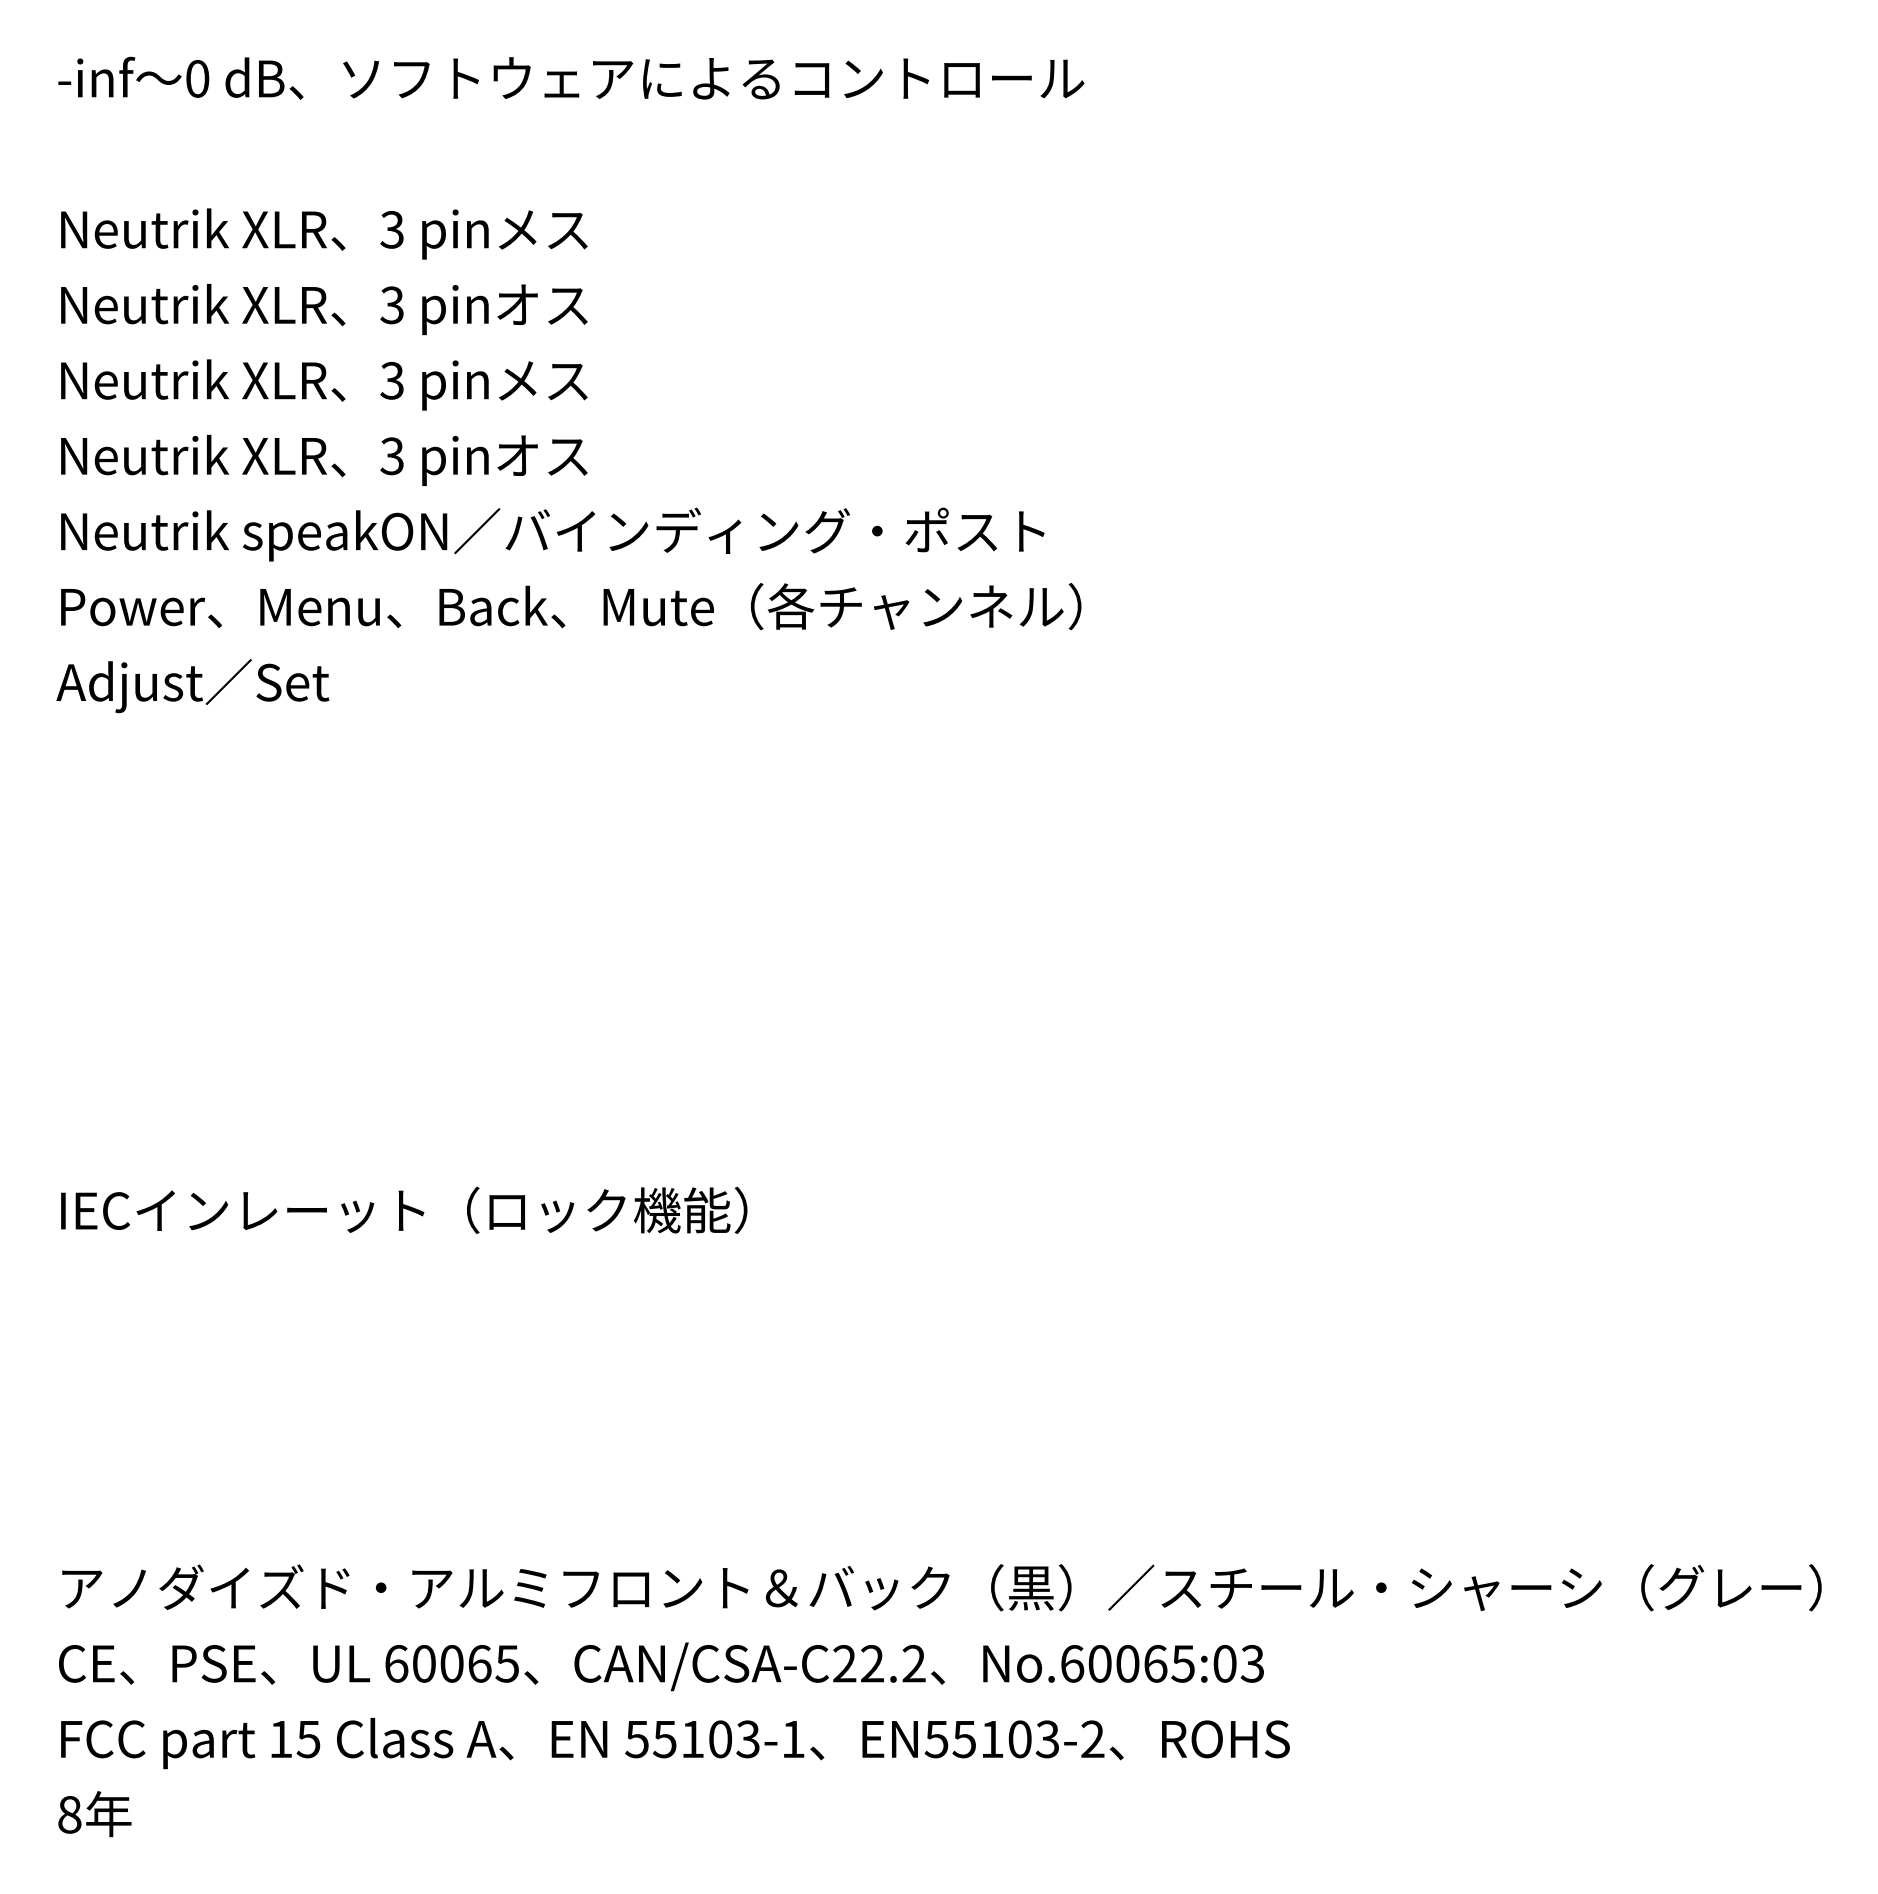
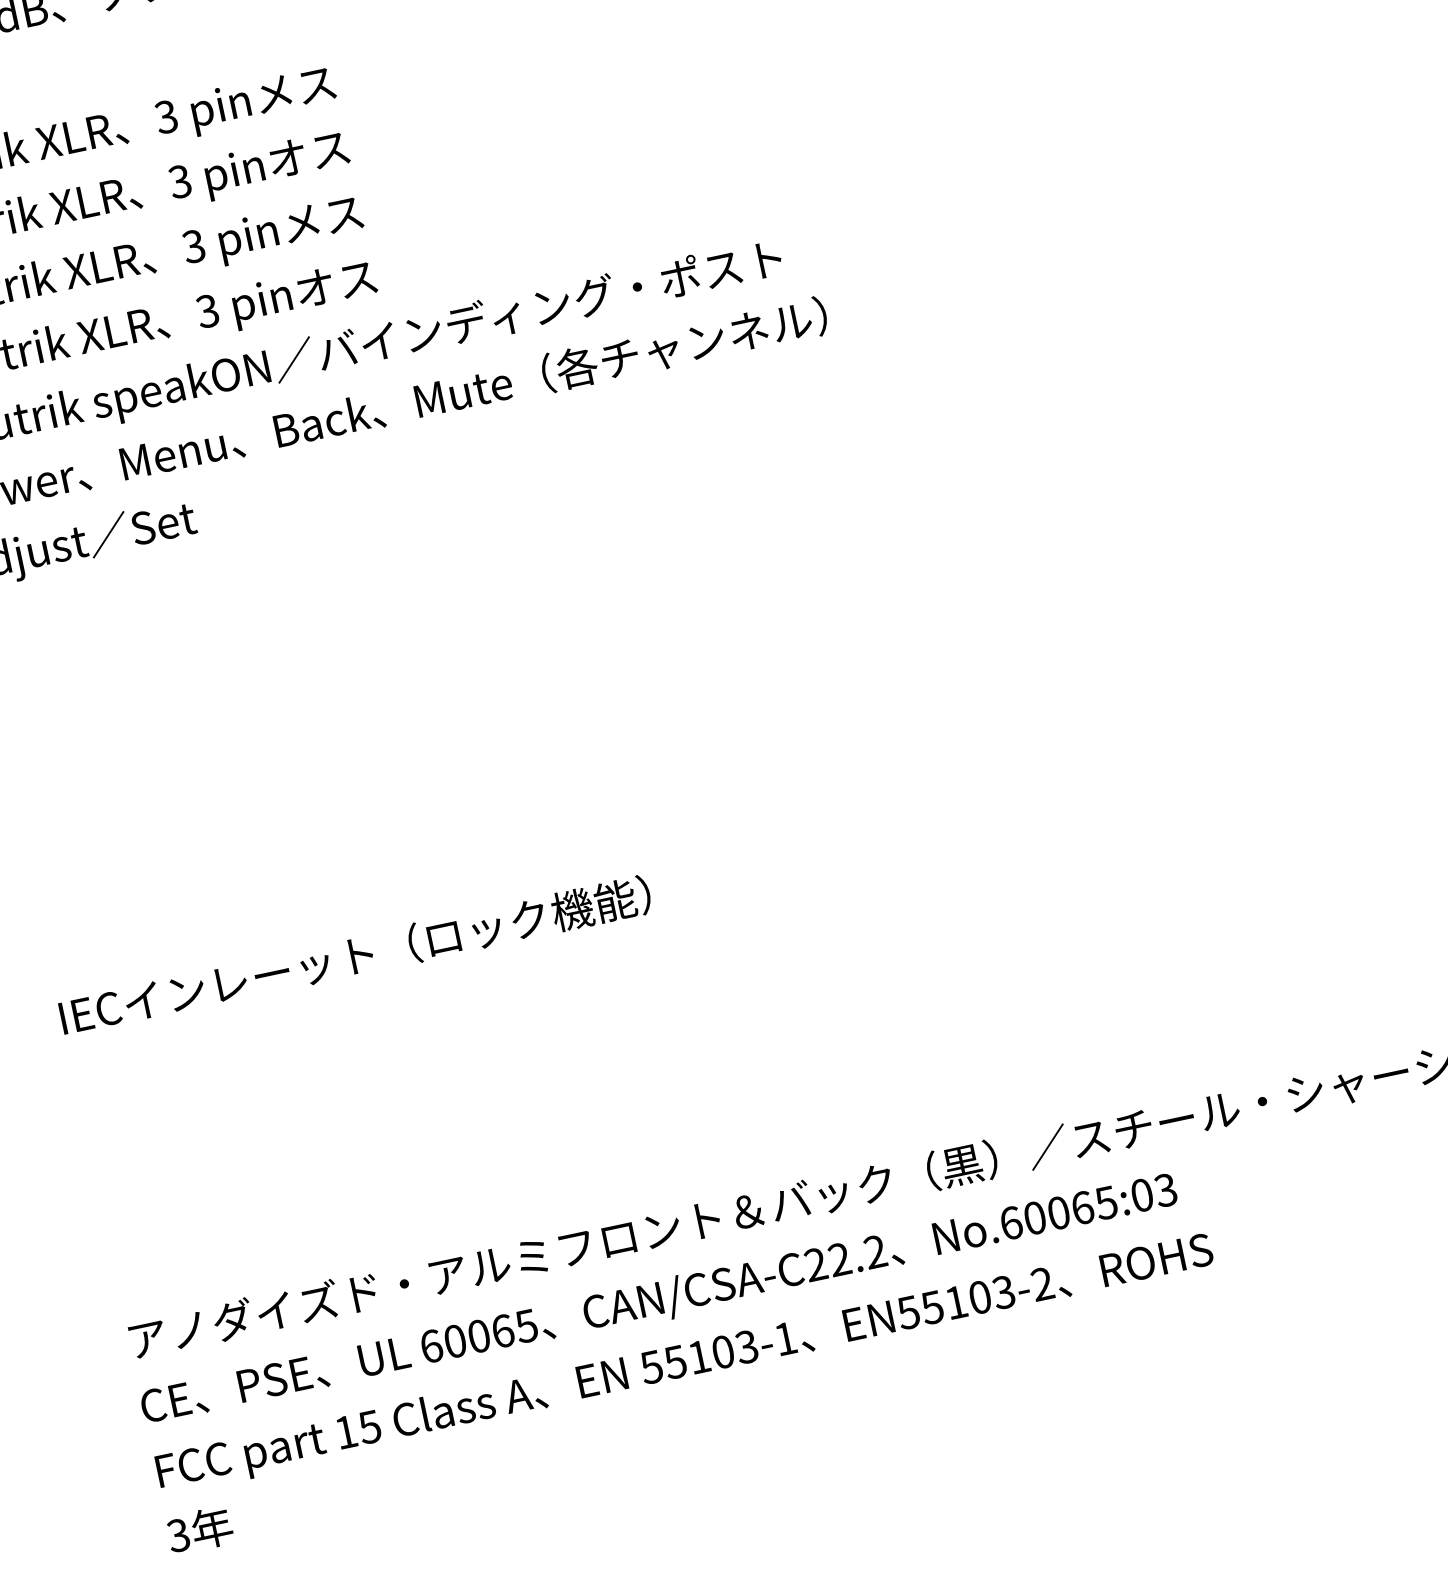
text: (69, 1814) -> (178, 1535), 8 -> 3

